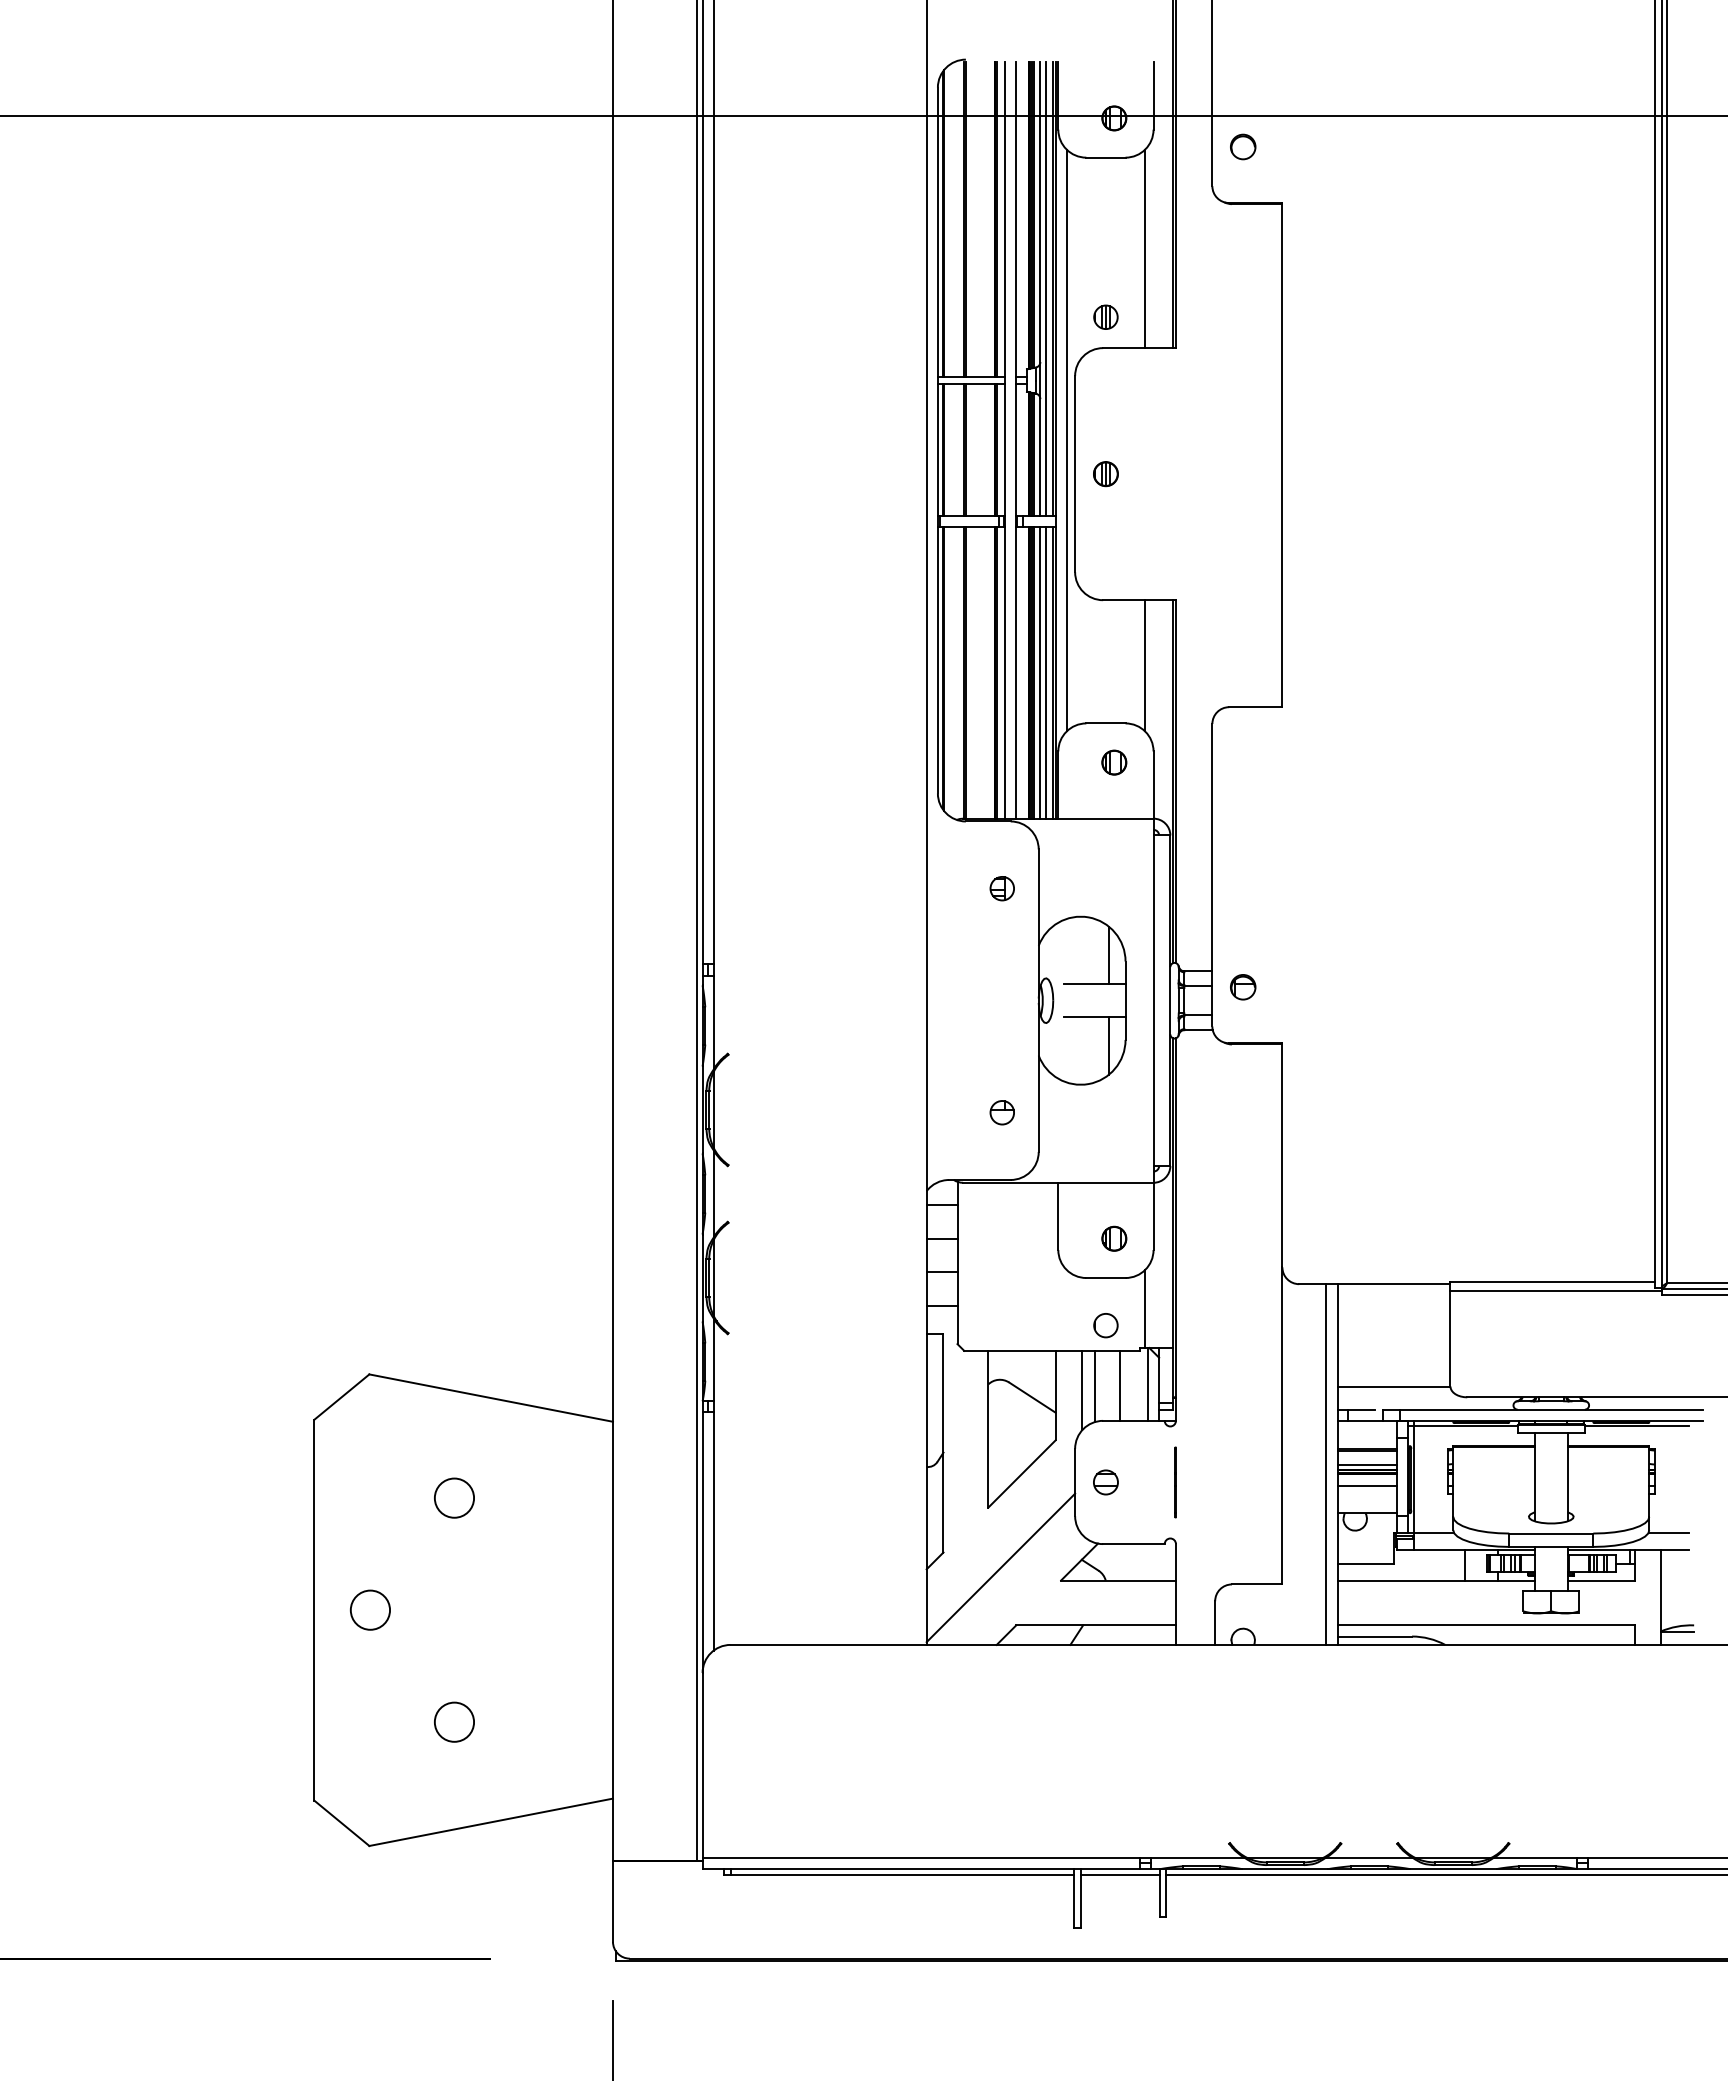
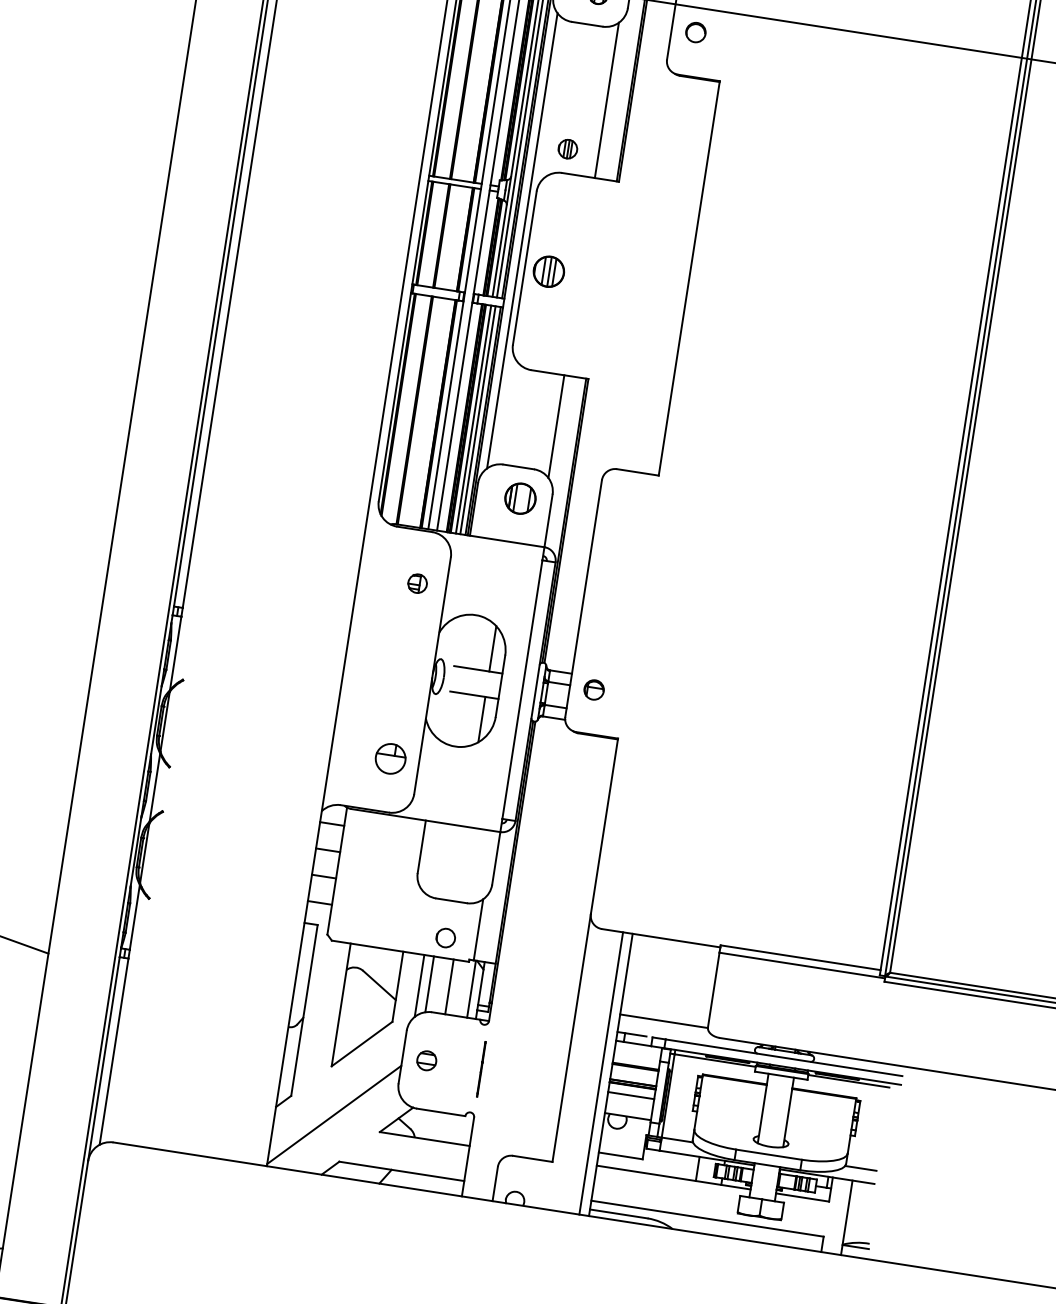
part: (1105, 474) -> (548, 272), size x1.6
part: (1114, 762) -> (520, 498), size x1.6
part: (1001, 1112) -> (389, 758), size x1.6
part: (1114, 1238) -> (463, 870), removed
line: (1367, 1464) -> (633, 1078), removed

